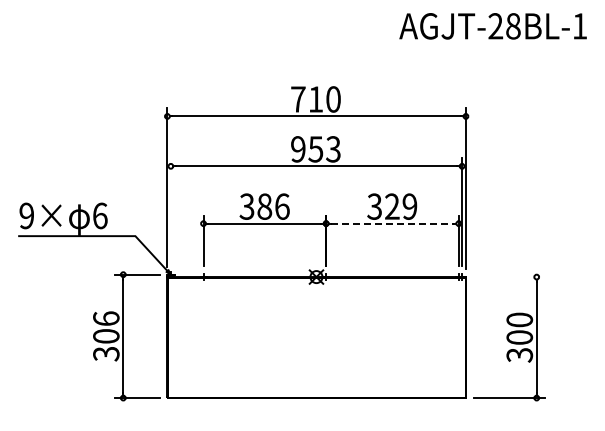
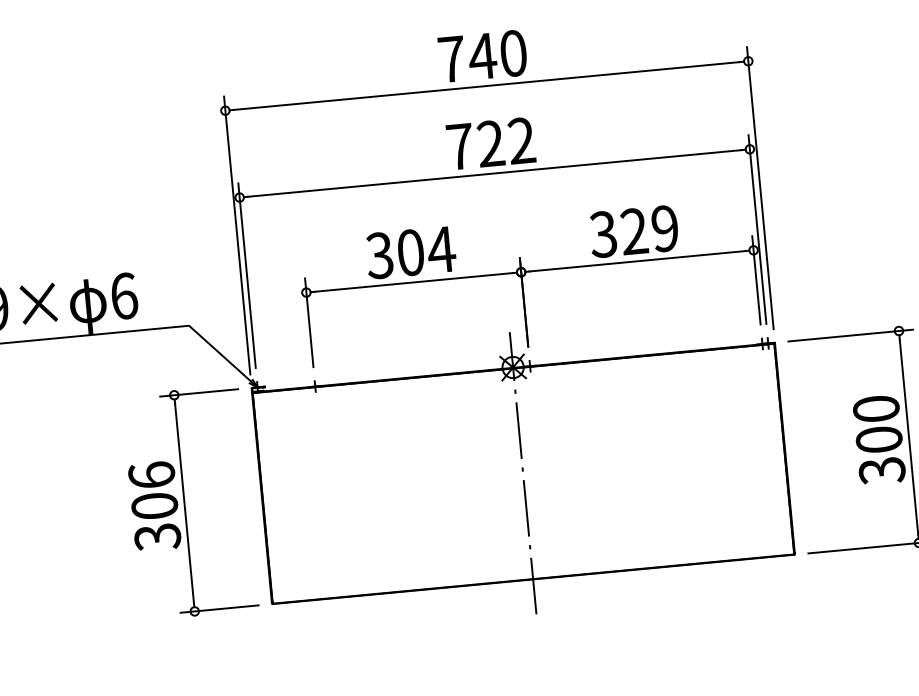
text: (315, 99) -> (481, 56), 710 -> 740
text: (315, 149) -> (490, 144), 953 -> 722
text: (273, 206) -> (426, 250), 386 -> 304
line: (170, 210) -> (246, 275), added
line: (392, 223) -> (637, 261), dashed -> solid
line: (508, 277) -> (849, 336), added
line: (316, 336) -> (522, 471), added

